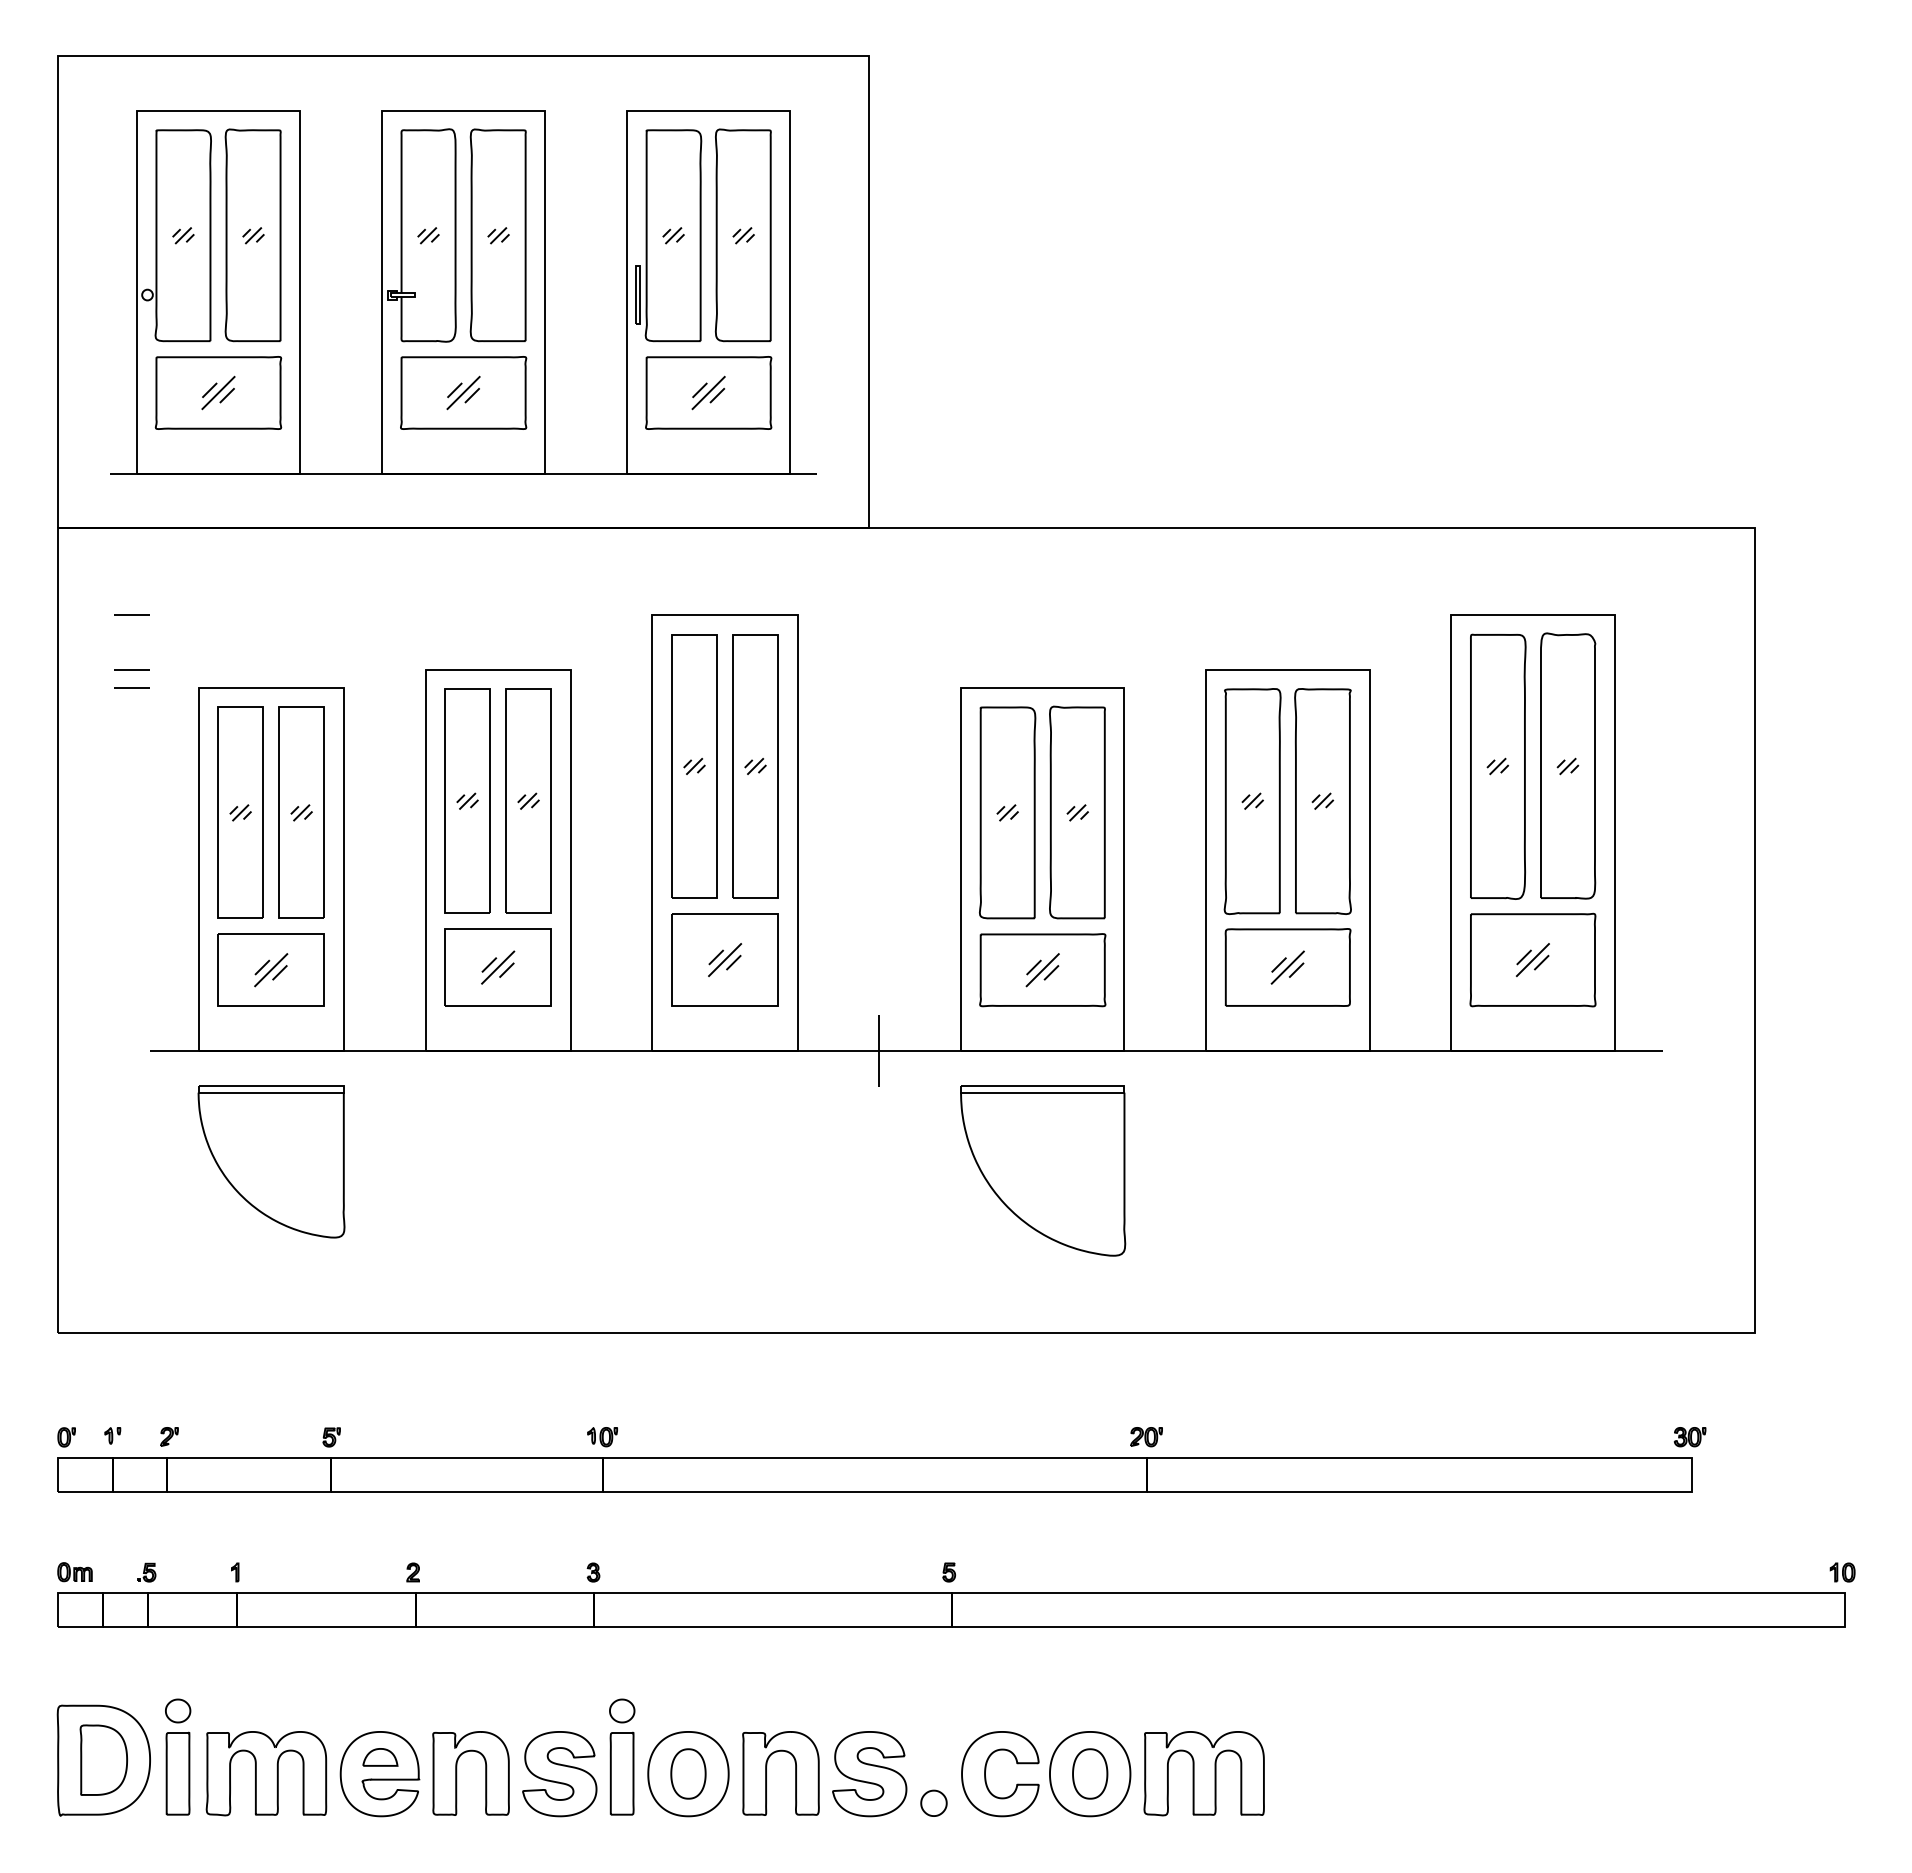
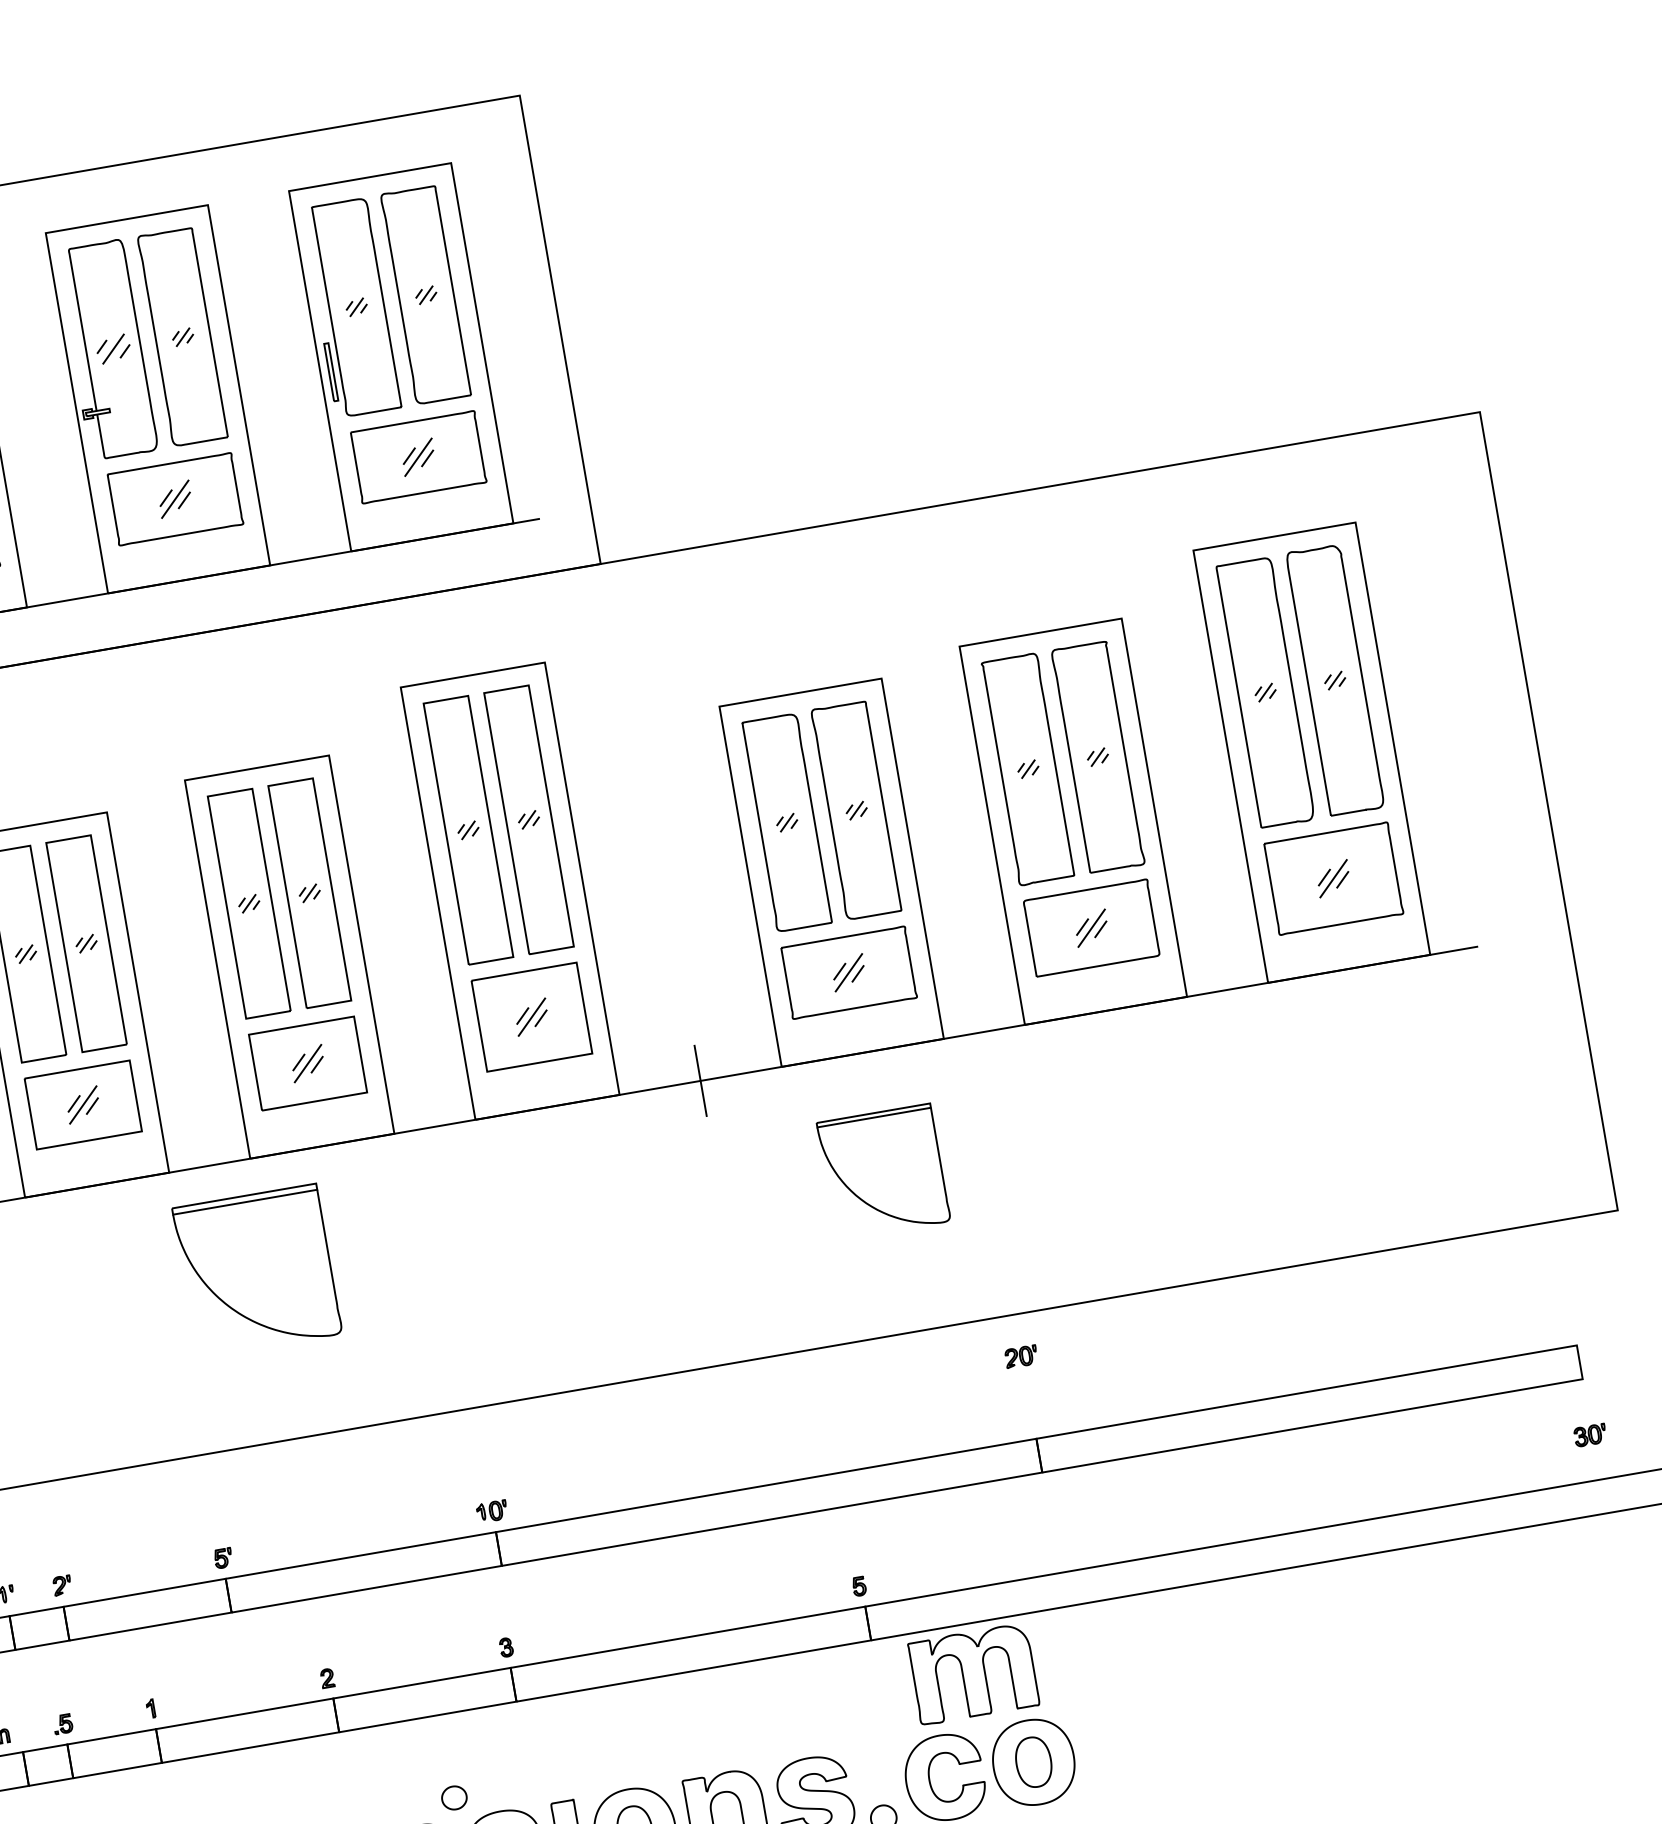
part: (428, 235) -> (113, 349), size x1.6
part: (271, 1161) -> (257, 1270), moved
part: (1043, 1170) -> (883, 1171), size x0.7
part: (1146, 1437) -> (1021, 1357), moved
part: (1689, 1437) -> (1589, 1435), moved
part: (622, 1710) -> (454, 1797), moved
part: (1203, 1773) -> (972, 1674), moved

